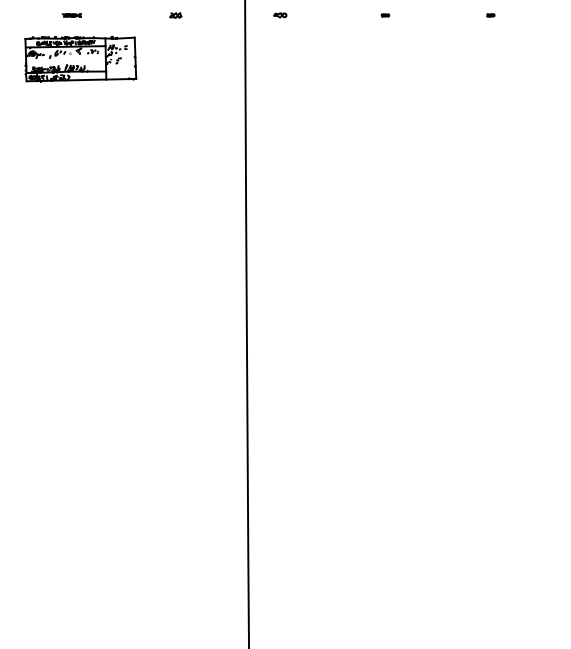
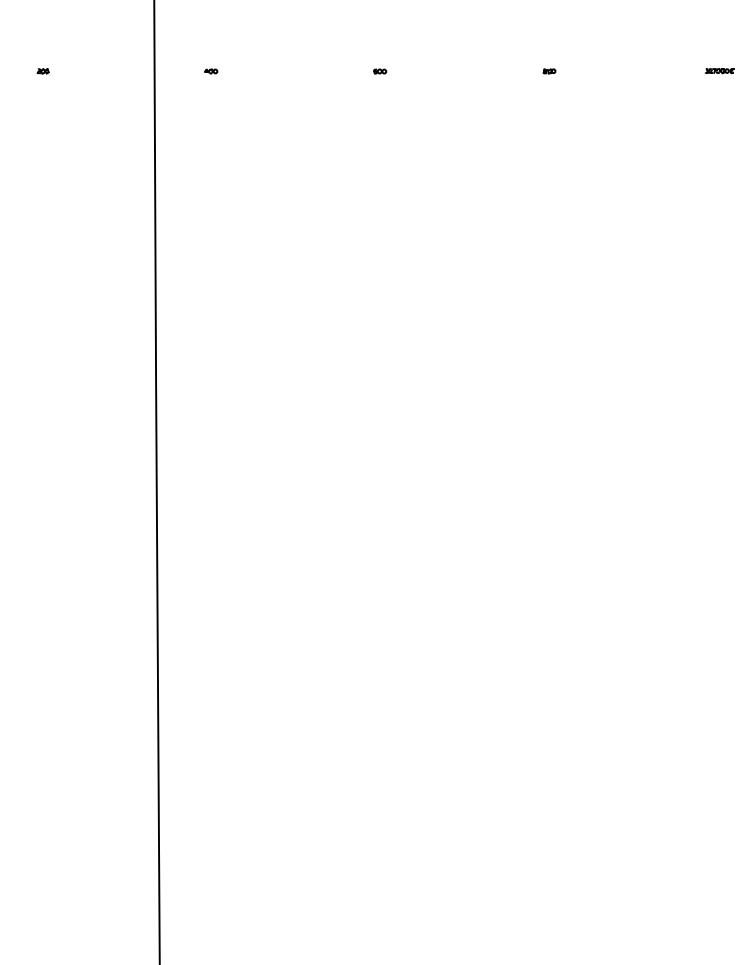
part: (175, 14) -> (42, 69), size x0.62
part: (280, 15) -> (211, 71), size x0.62

